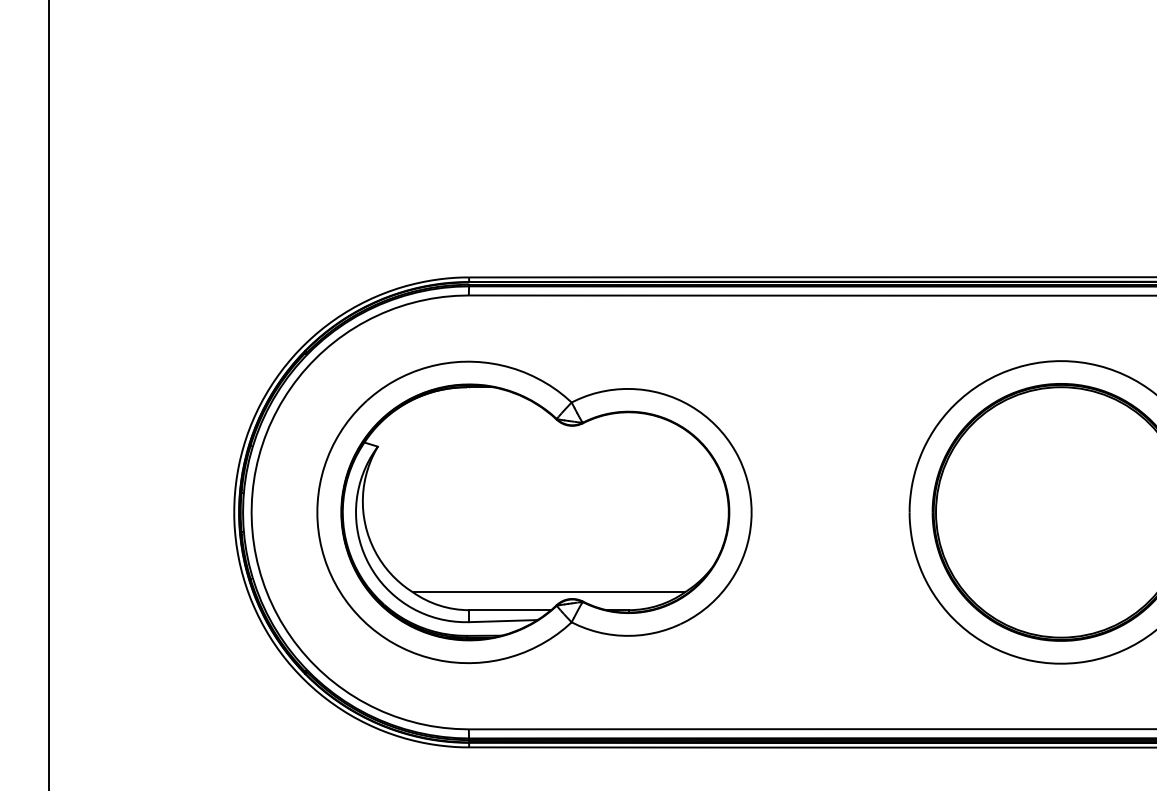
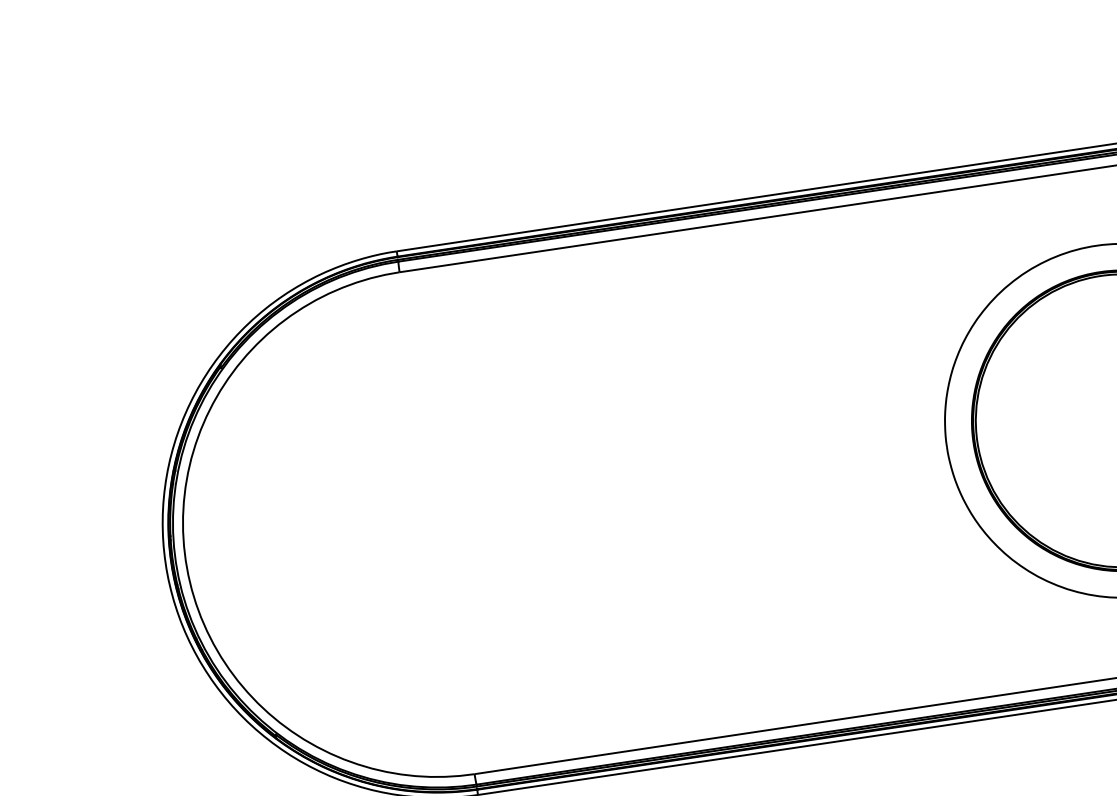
part: (534, 512) -> (513, 511), removed

